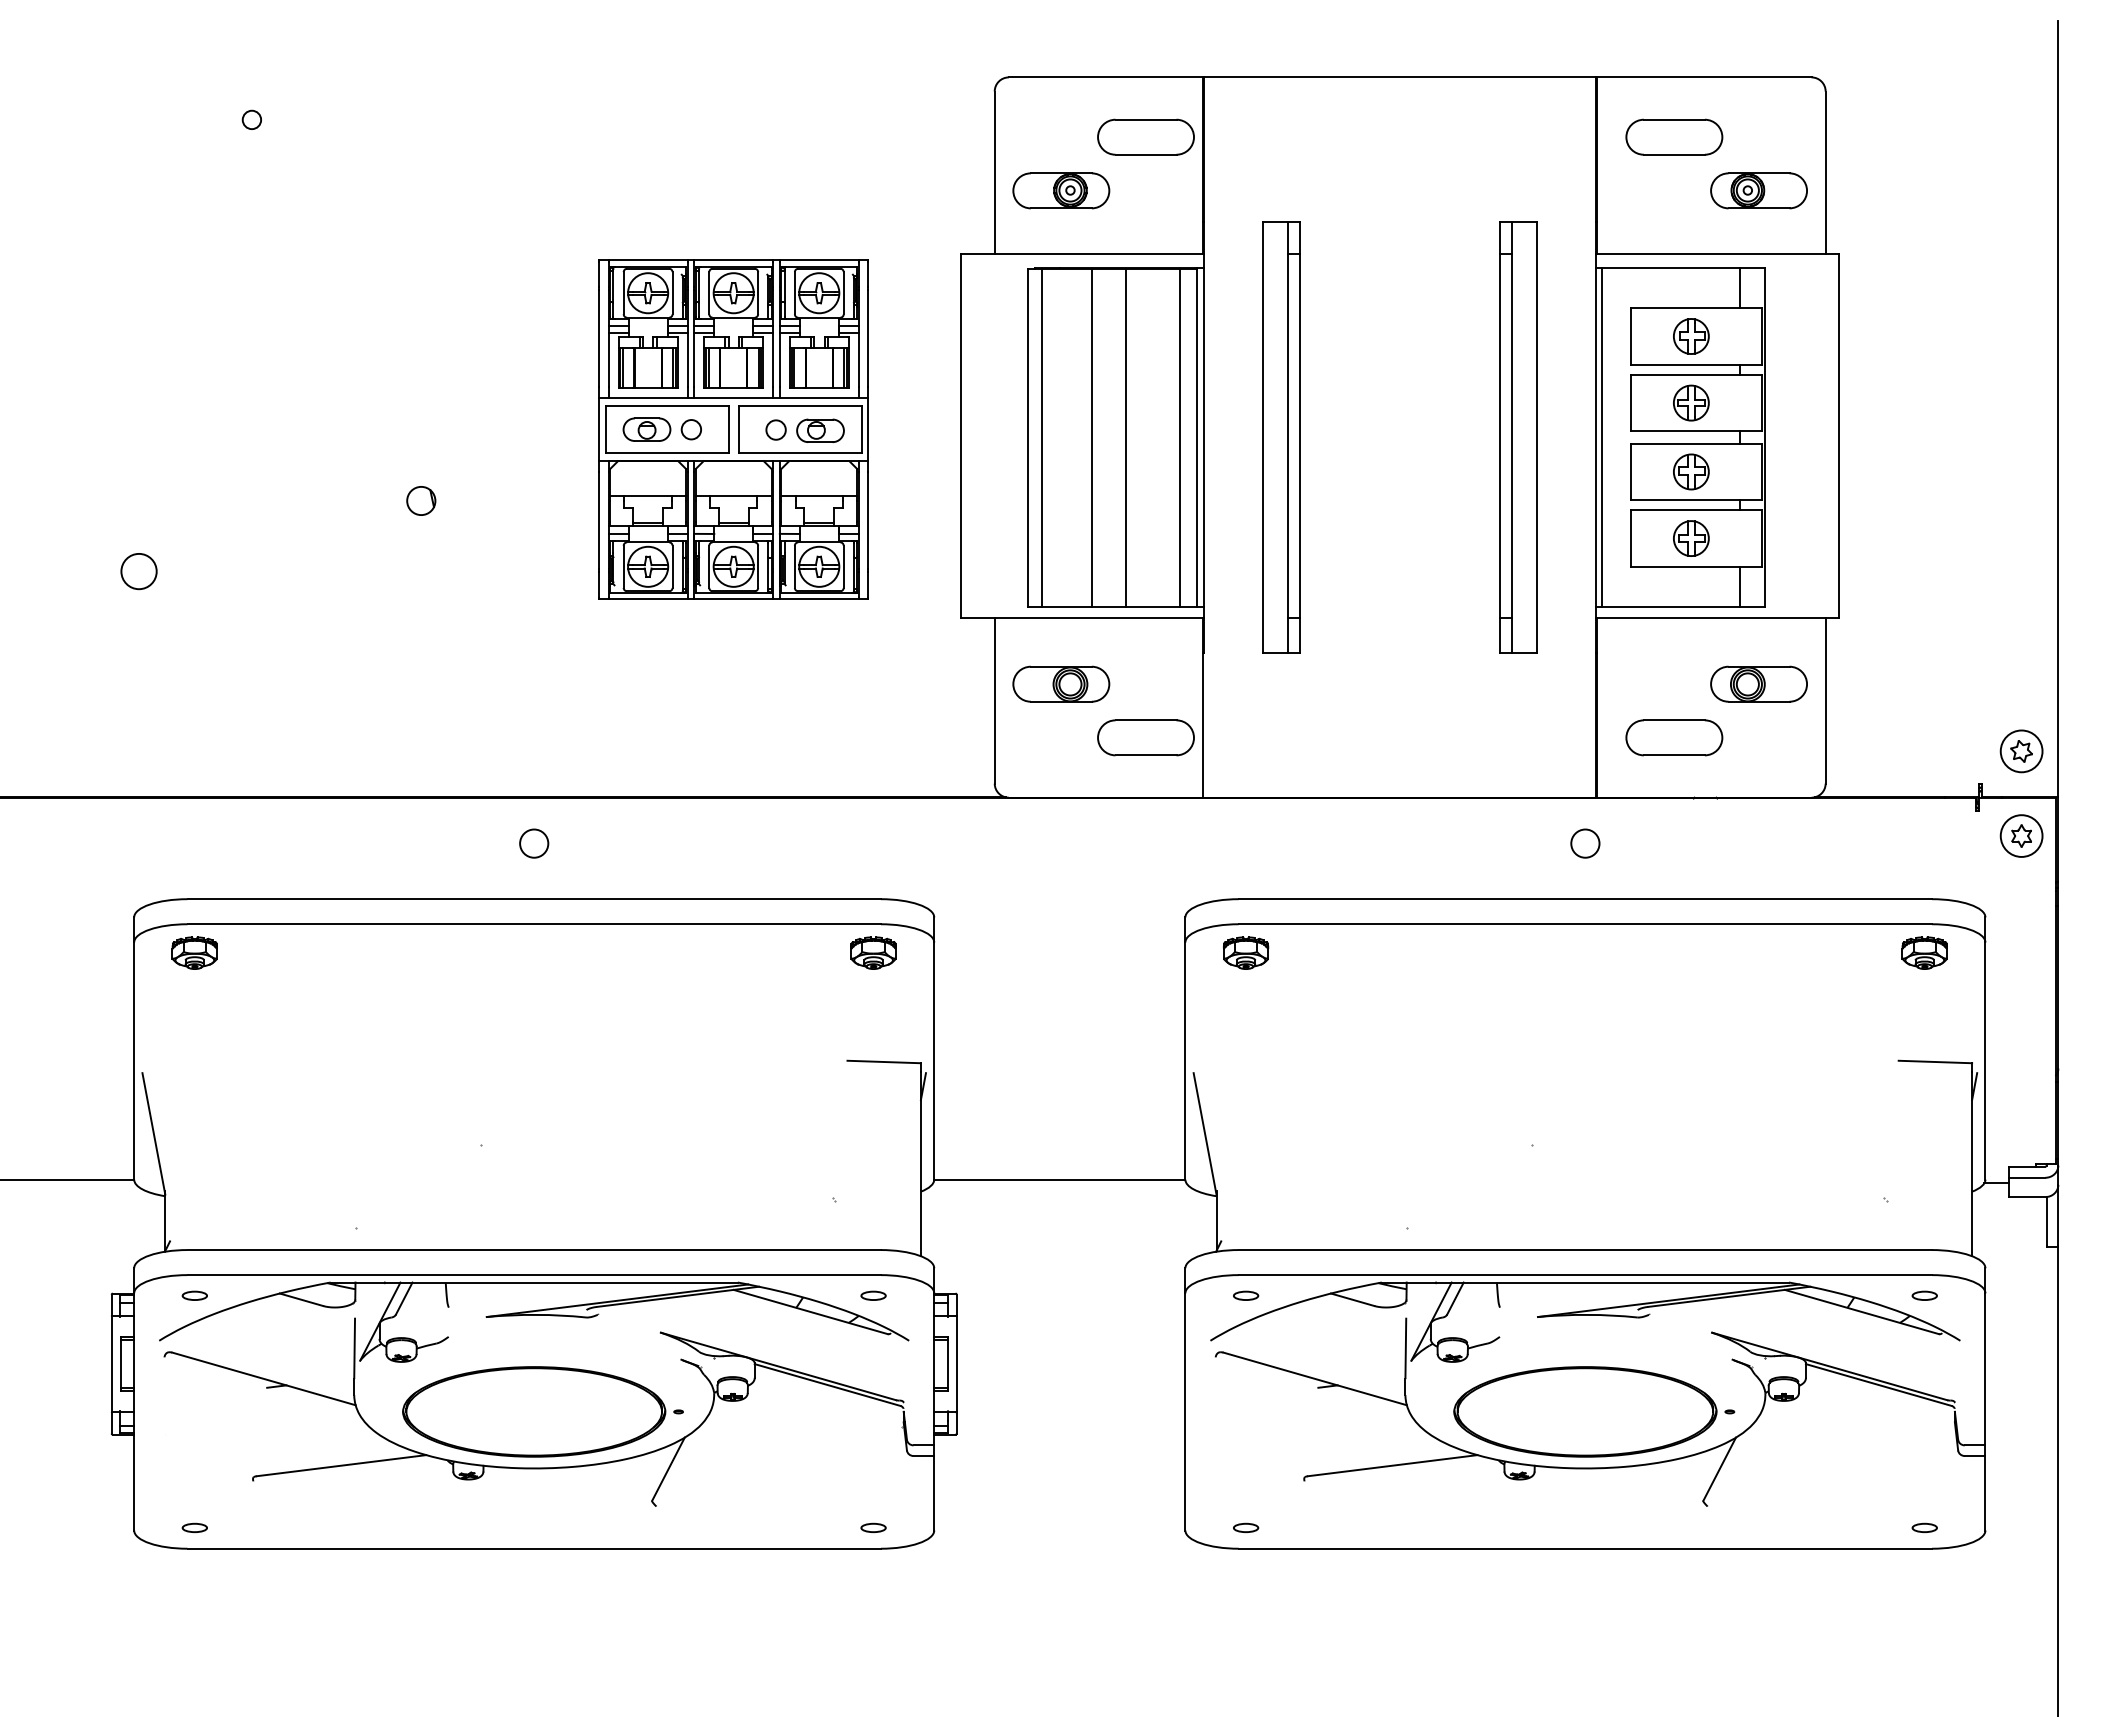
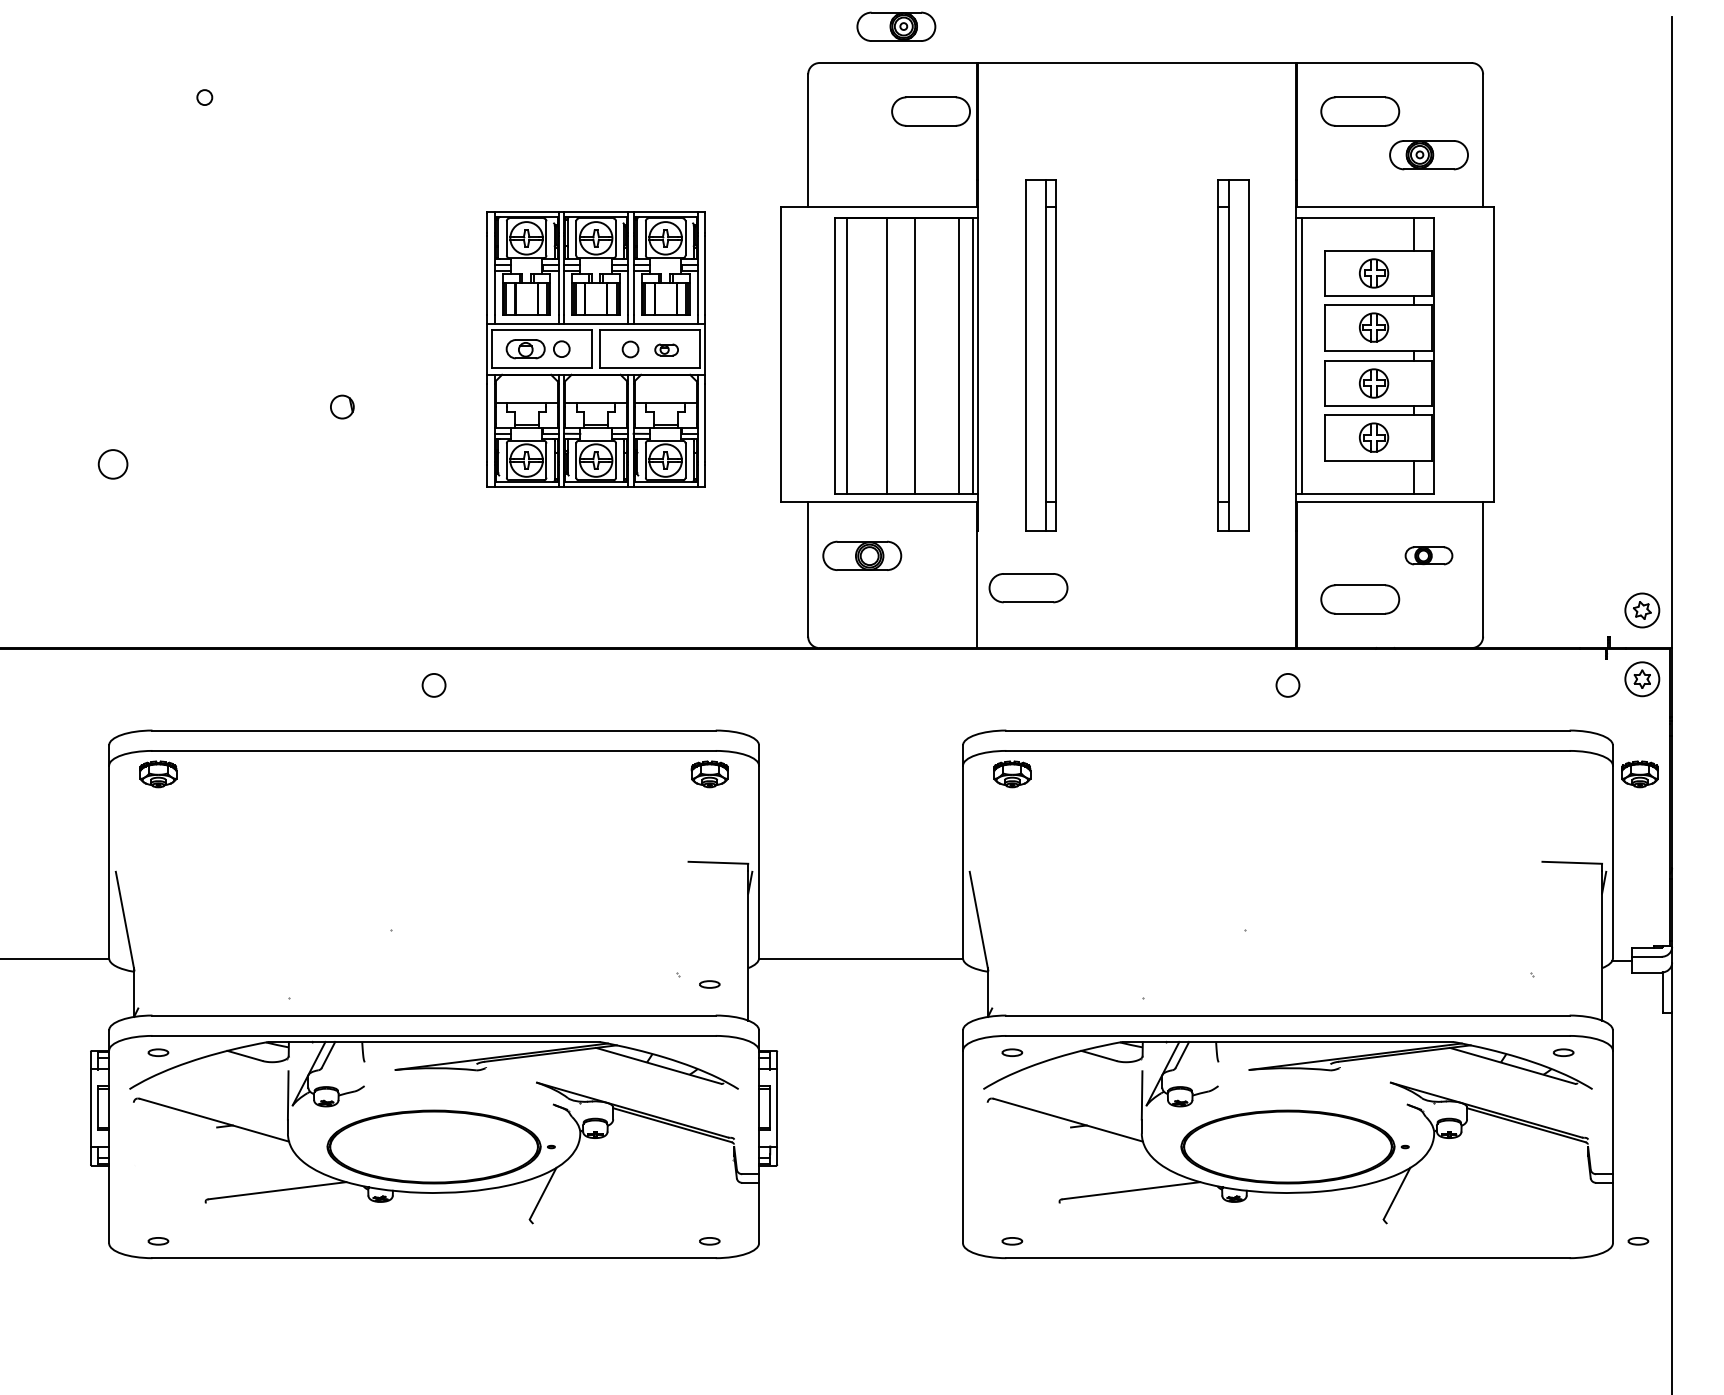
part: (1061, 190) -> (896, 26), moved
part: (820, 430) -> (666, 349), size x0.6
part: (1758, 683) -> (1428, 555), size x0.6
part: (1145, 737) -> (1028, 587), moved
part: (1924, 952) -> (1639, 773), moved
part: (873, 1295) -> (709, 984), moved
part: (1924, 1527) -> (1638, 1240), moved

